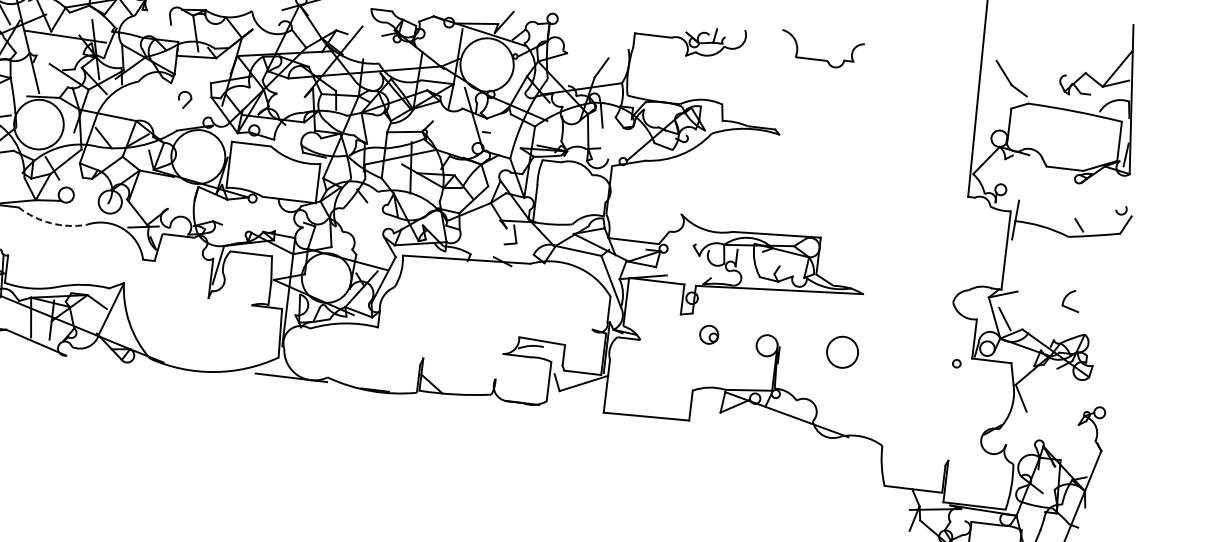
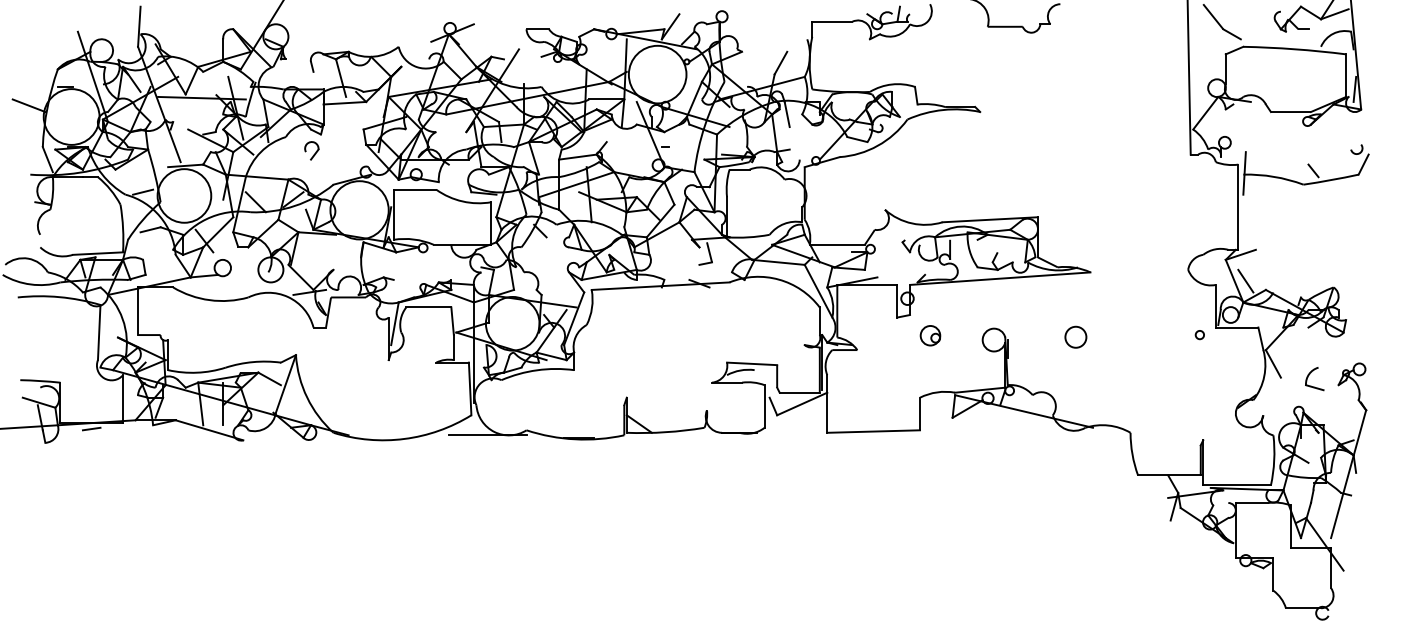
part: (184, 99) -> (311, 150), moved
arc: (50, 223) -> (209, 300), dashed -> solid
part: (1065, 298) -> (1308, 377), moved
circle: (842, 351) -> (1075, 336), size x0.62

